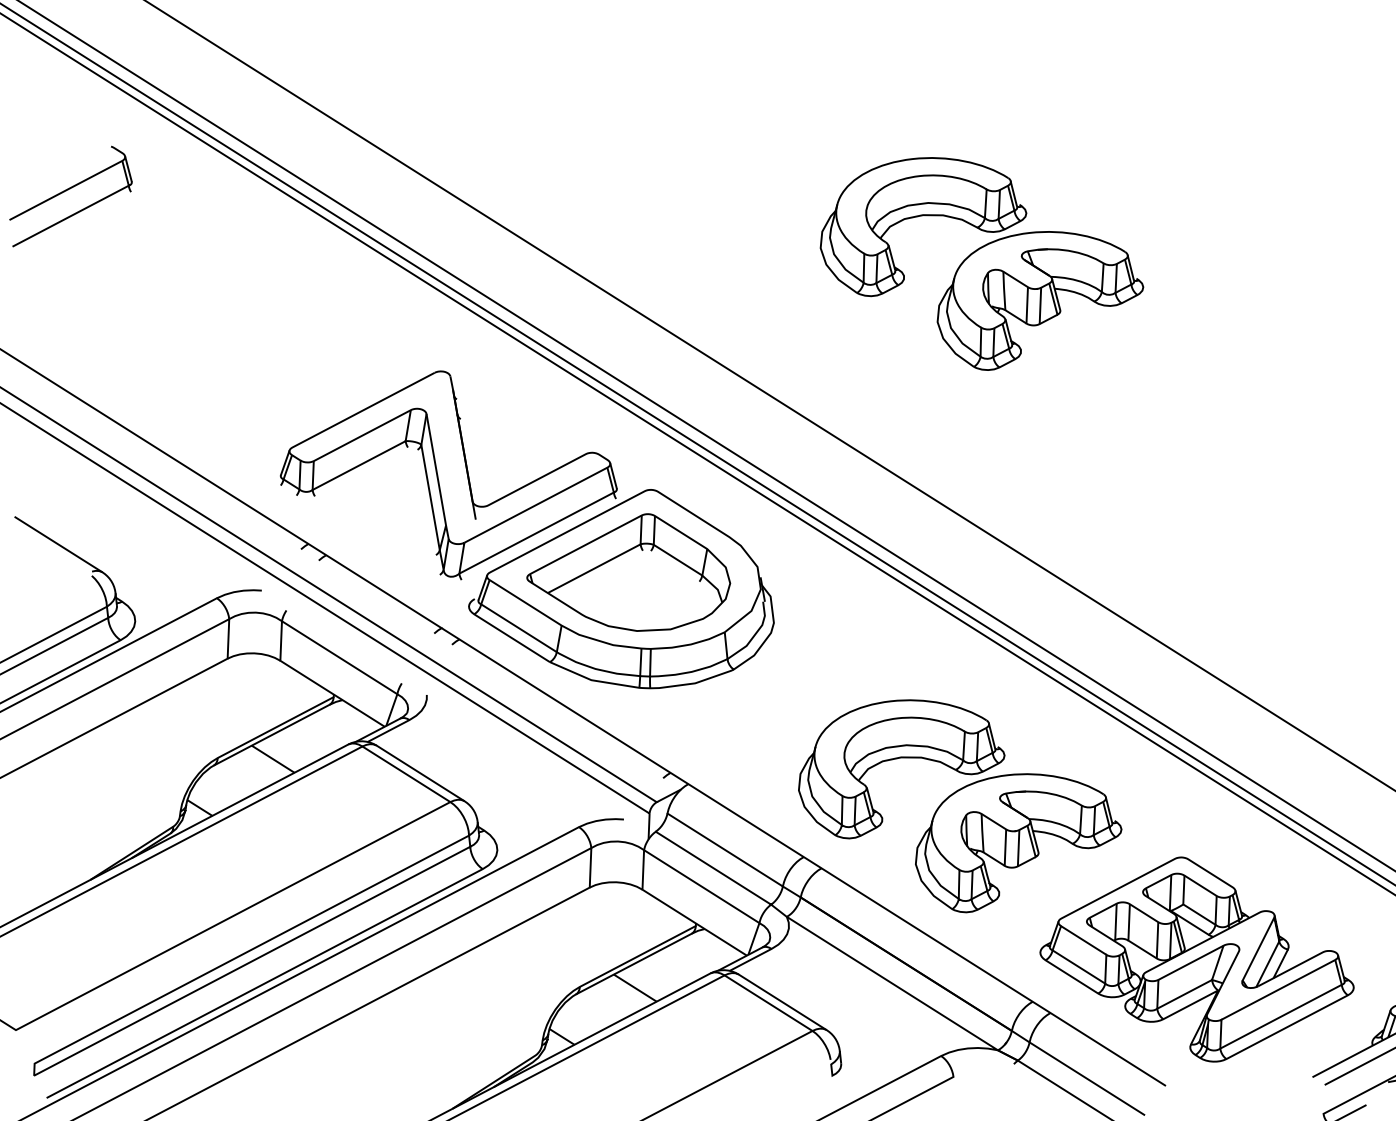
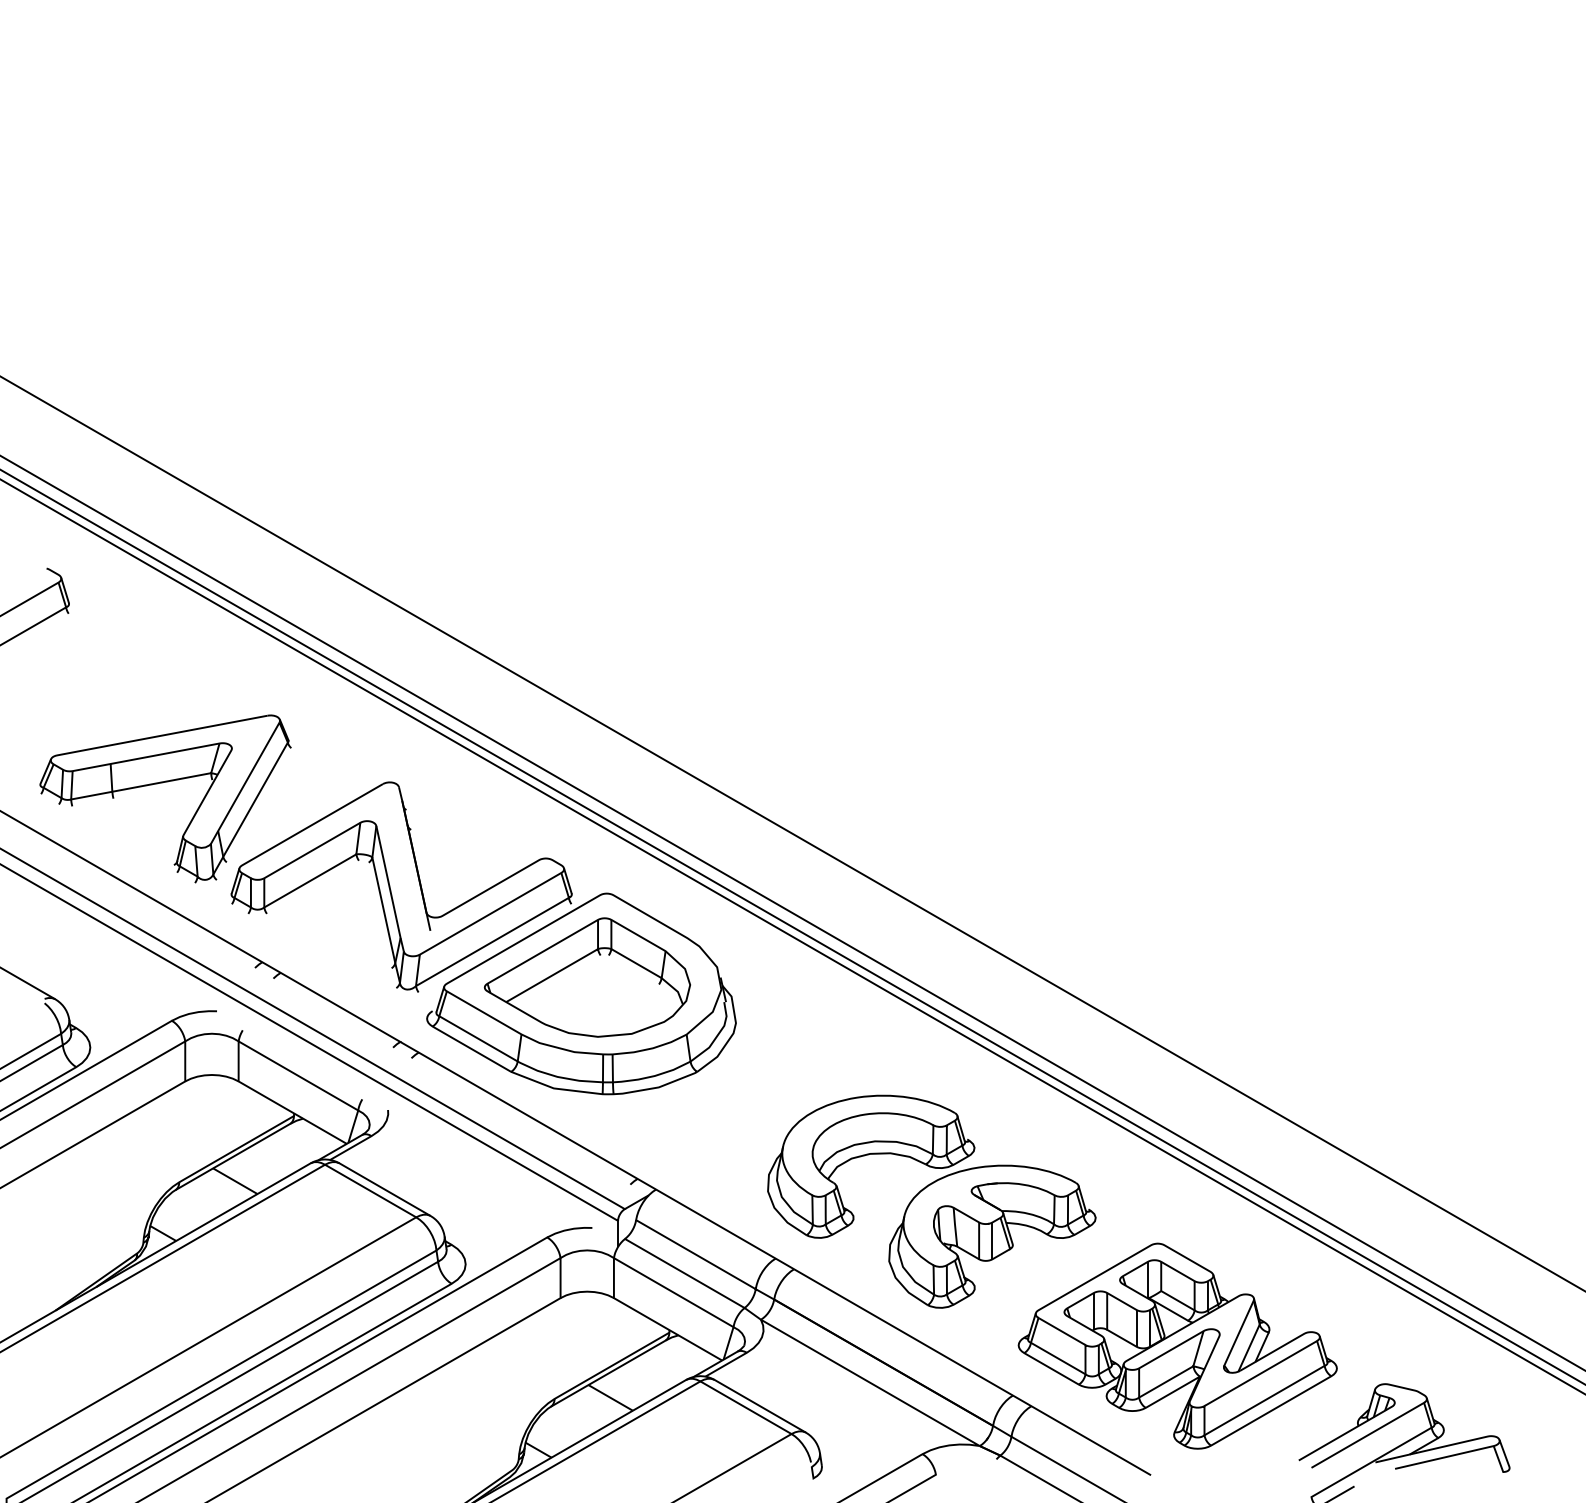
part: (981, 264) -> (931, 652), removed
part: (217, 363) -> (162, 783), added

